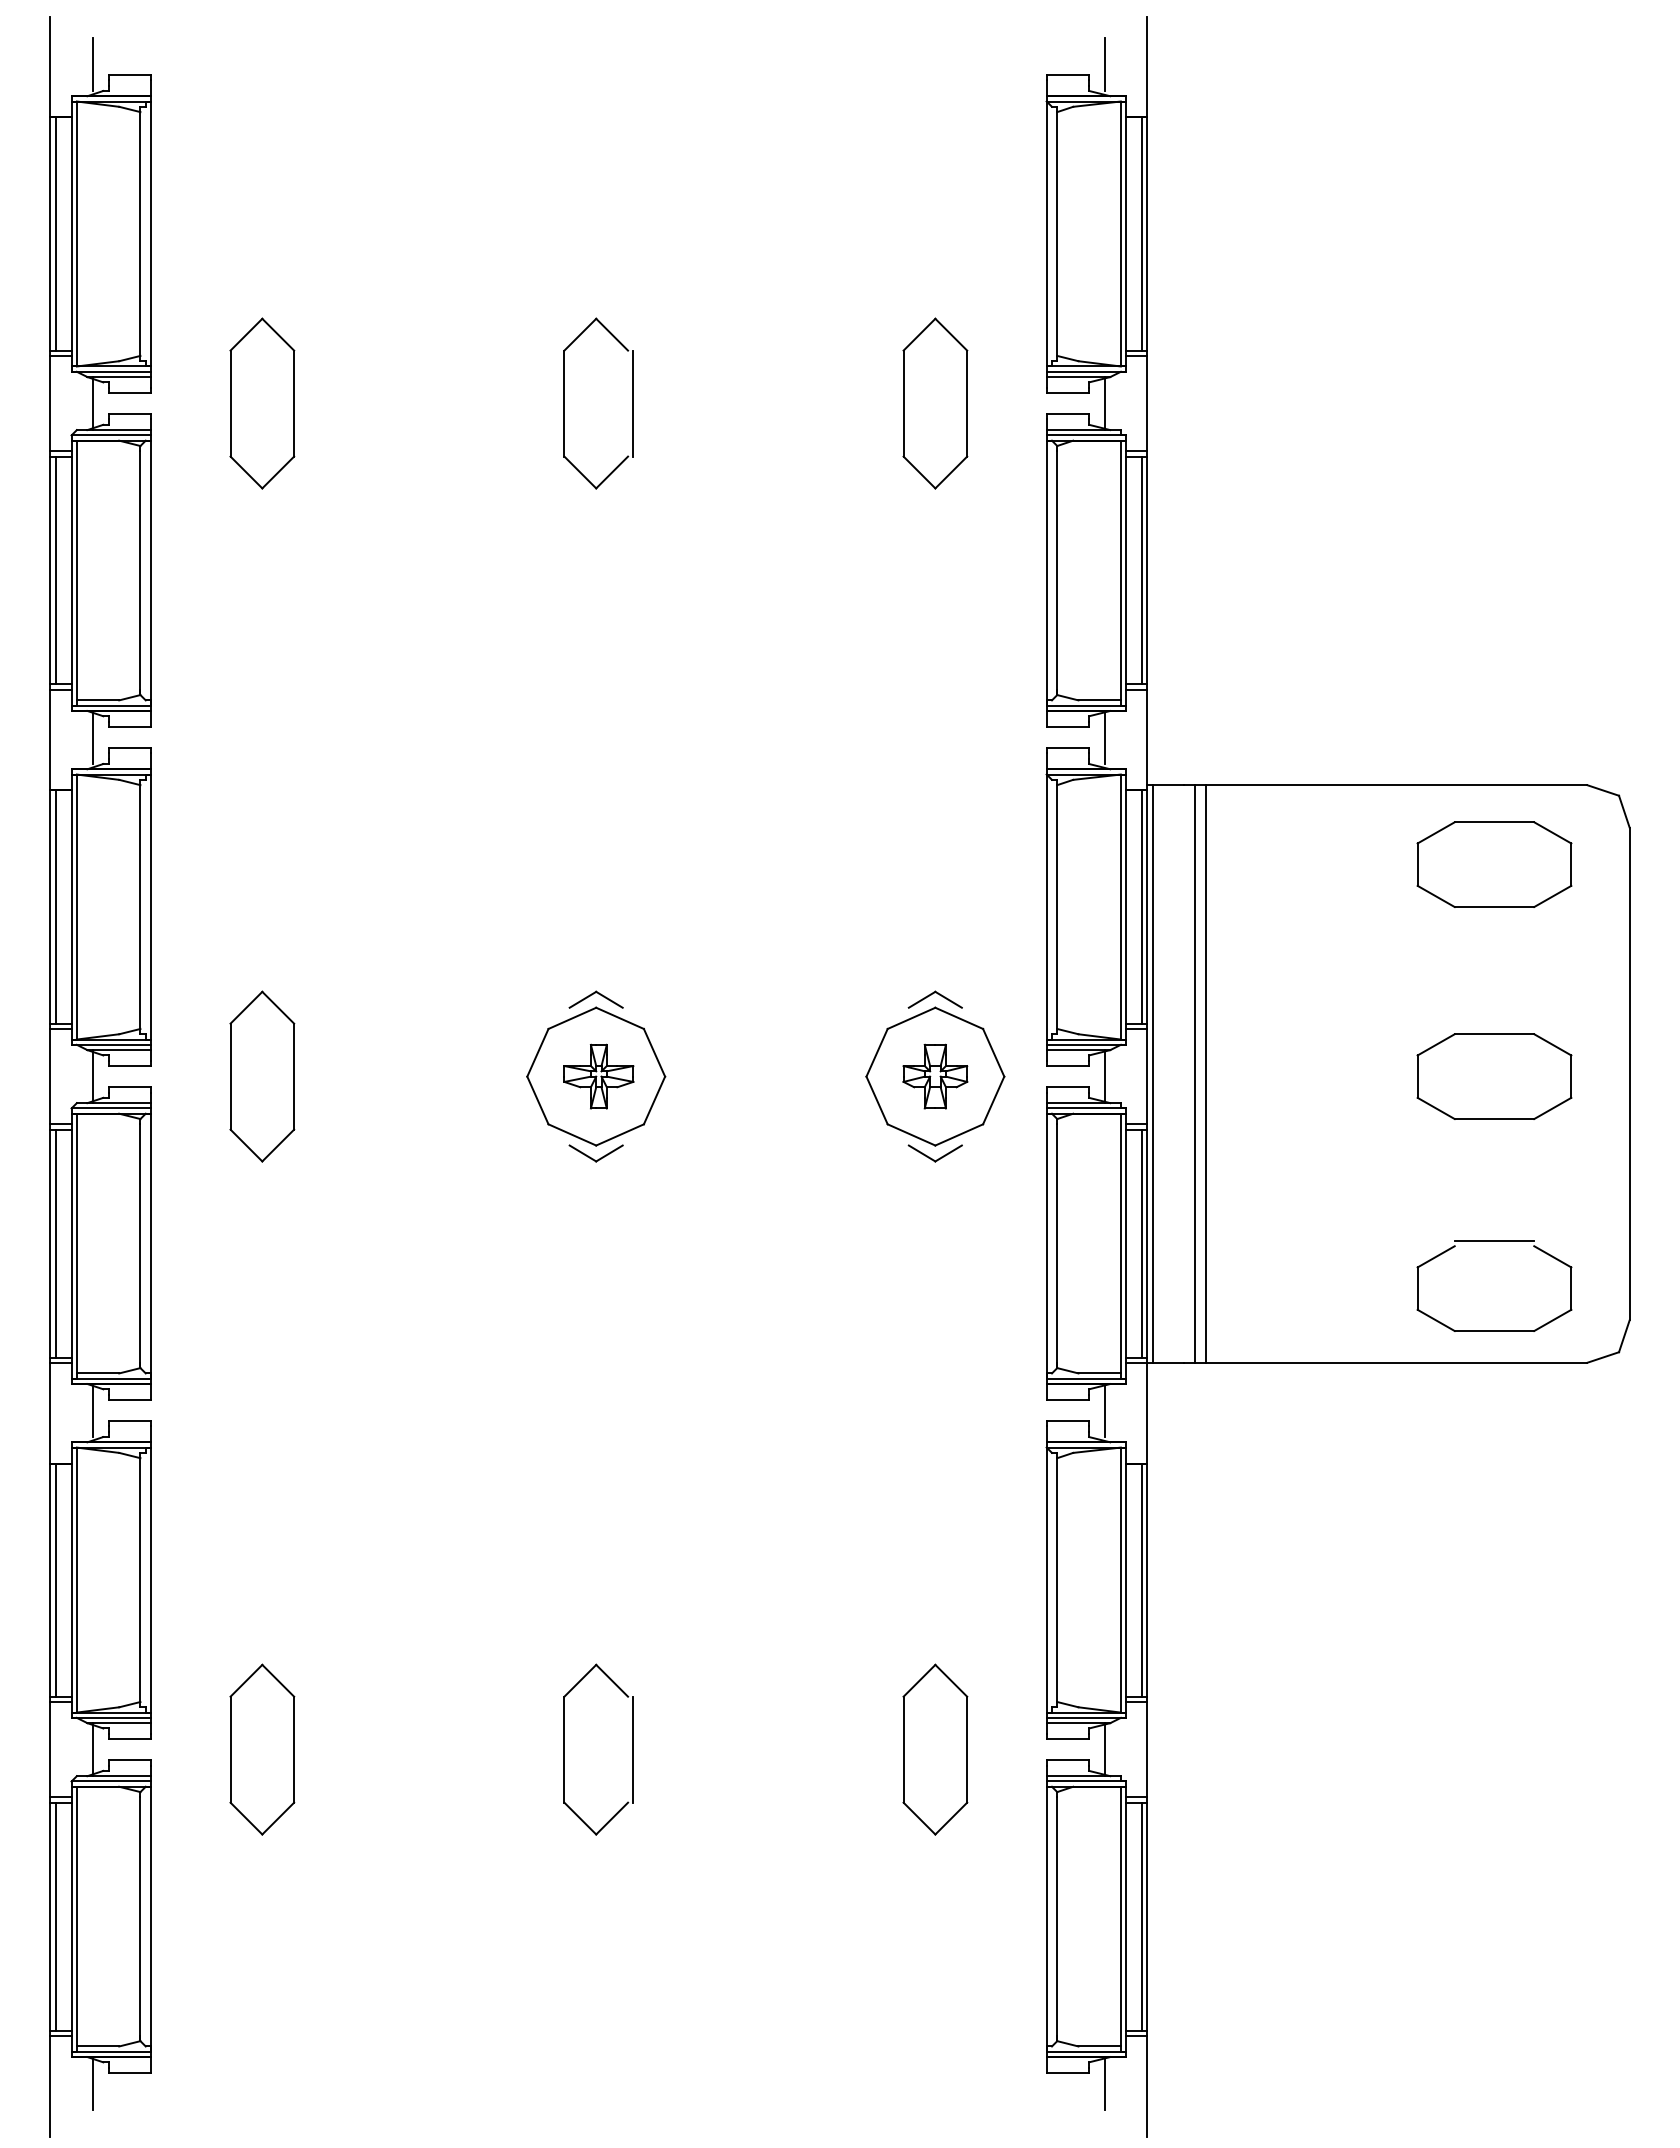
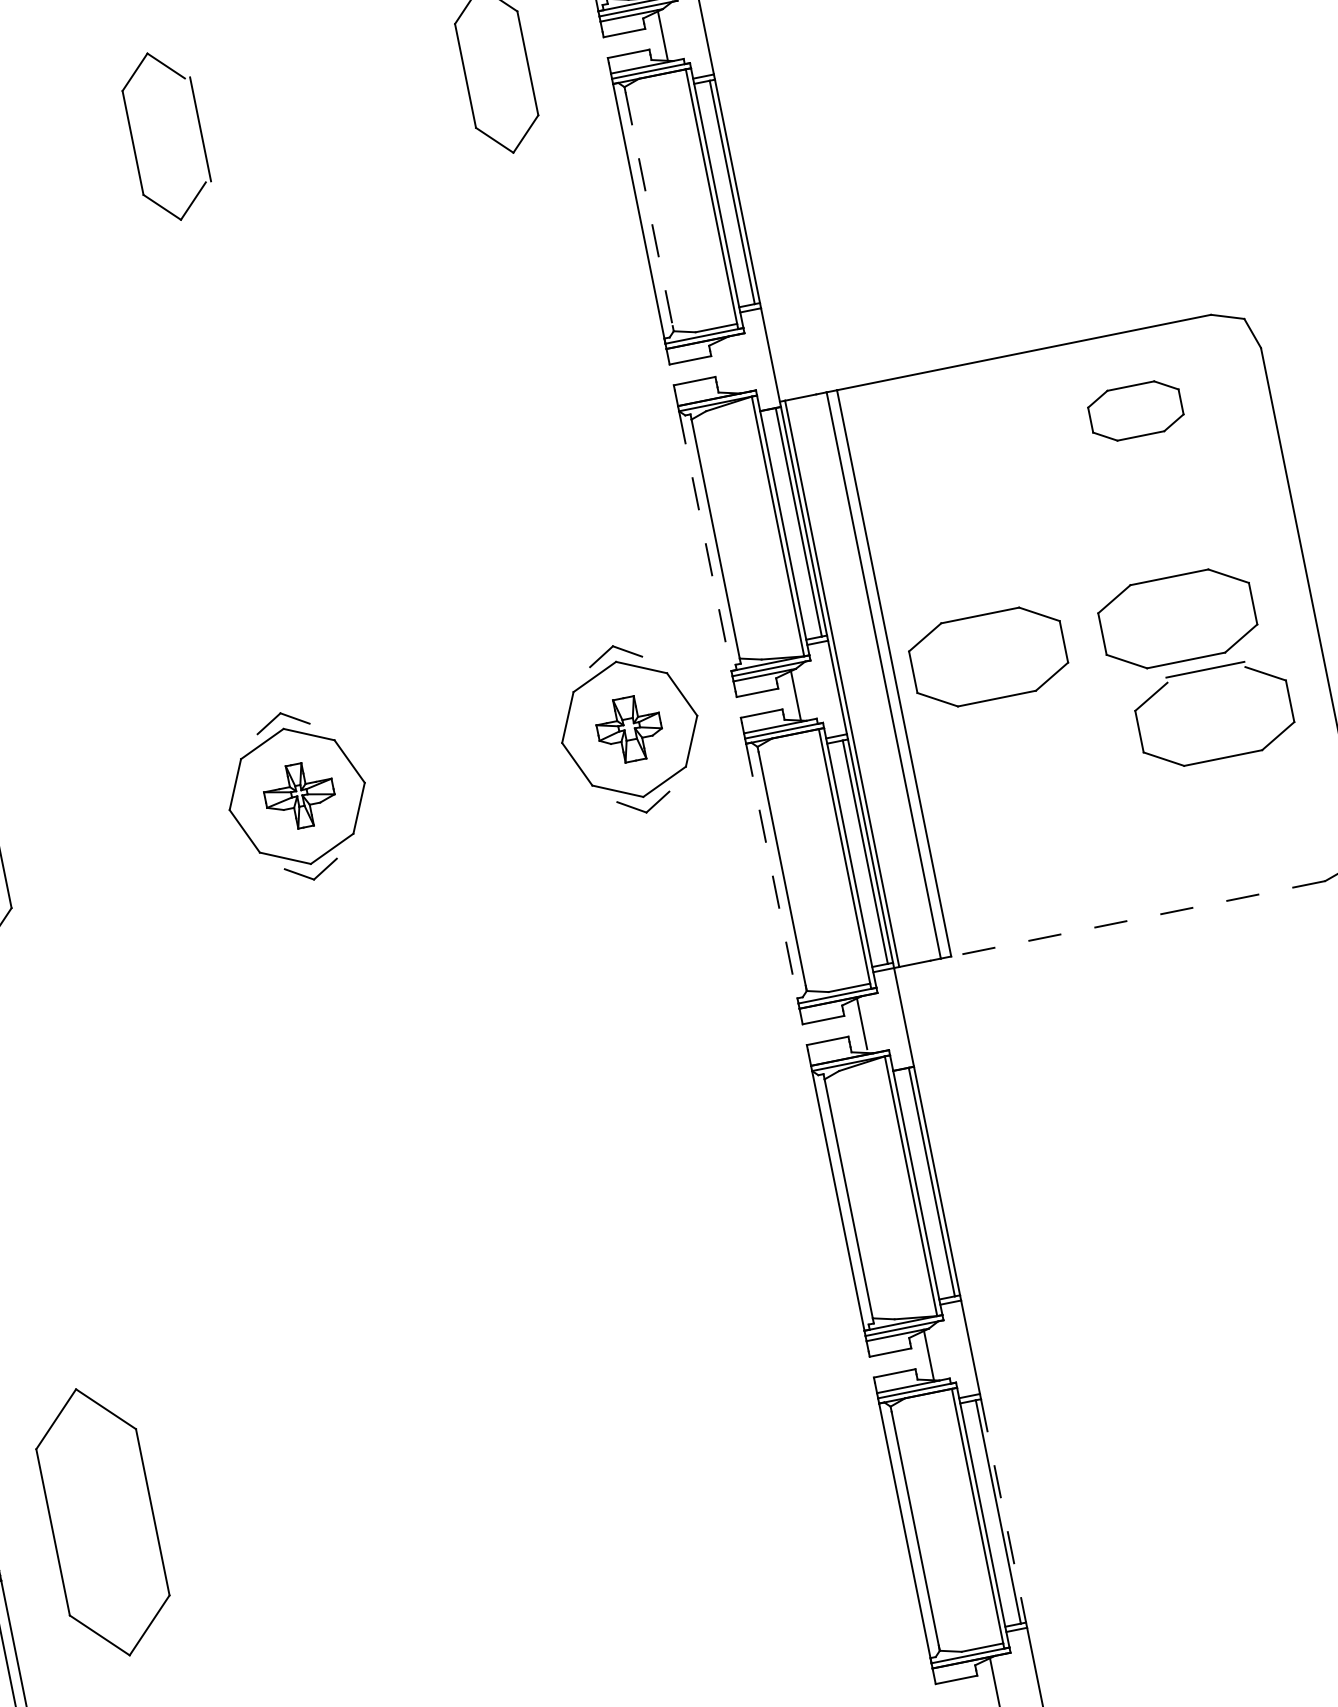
line: (1057, 573) -> (649, 212), solid -> dashed
line: (1104, 736) -> (728, 362), removed
part: (1494, 864) -> (1135, 410), size x0.6
line: (1046, 907) -> (705, 541), solid -> dashed
part: (1301, 1076) -> (988, 656), added
part: (1494, 1241) -> (1205, 670), moved
line: (1046, 1246) -> (772, 873), solid -> dashed
line: (1396, 1362) -> (1138, 918), solid -> dashed
part: (262, 1749) -> (103, 1521), size x1.6
part: (564, 1749) -> (399, 1462), removed
part: (935, 1749) -> (762, 1388), removed
line: (1147, 1916) -> (1003, 1510), solid -> dashed

